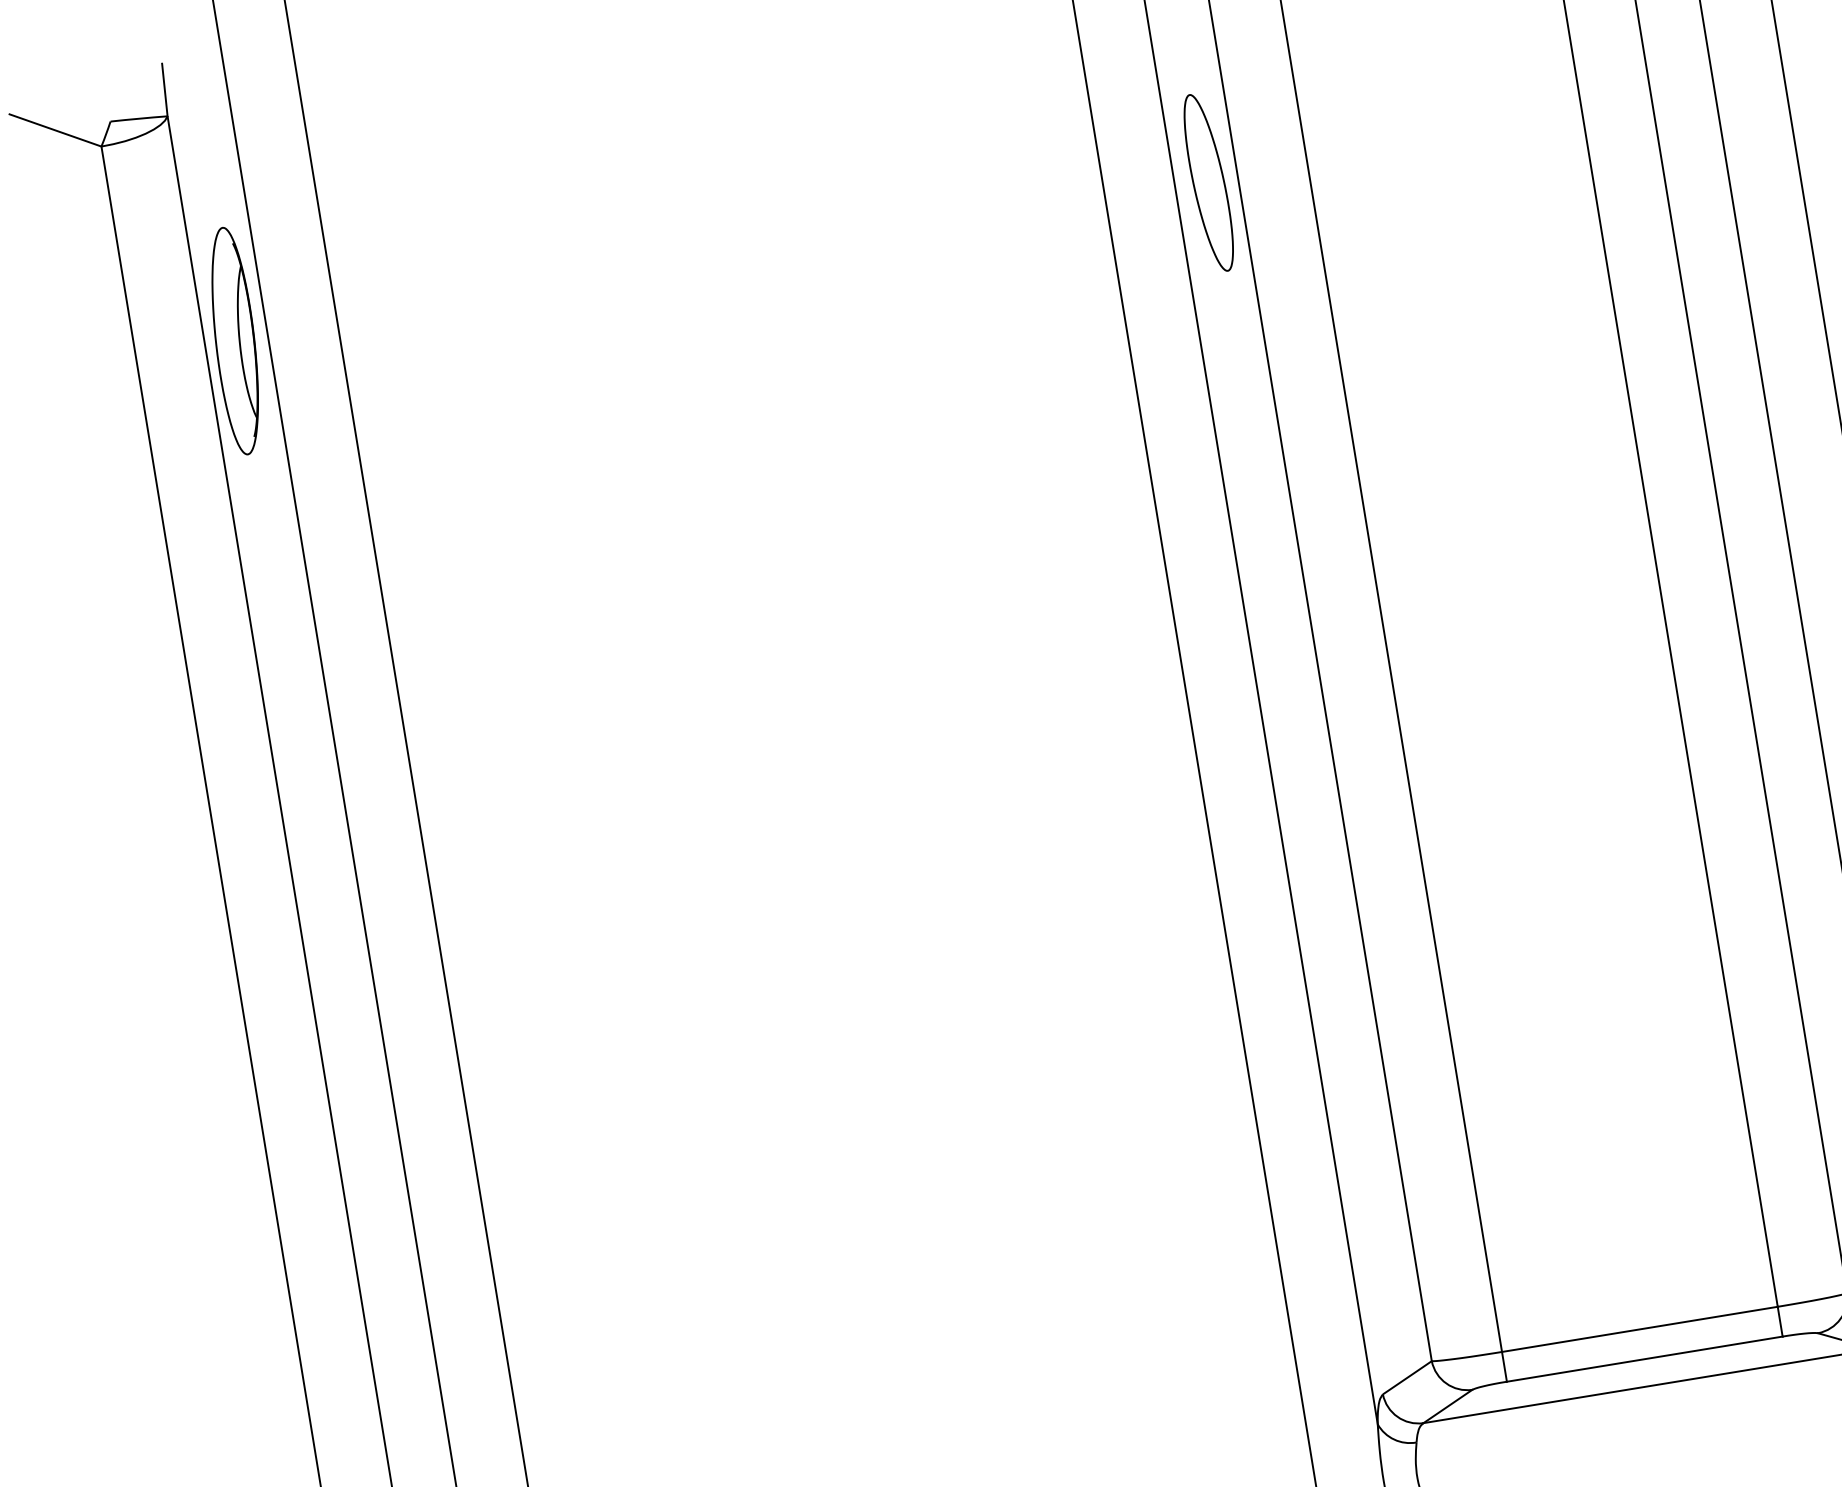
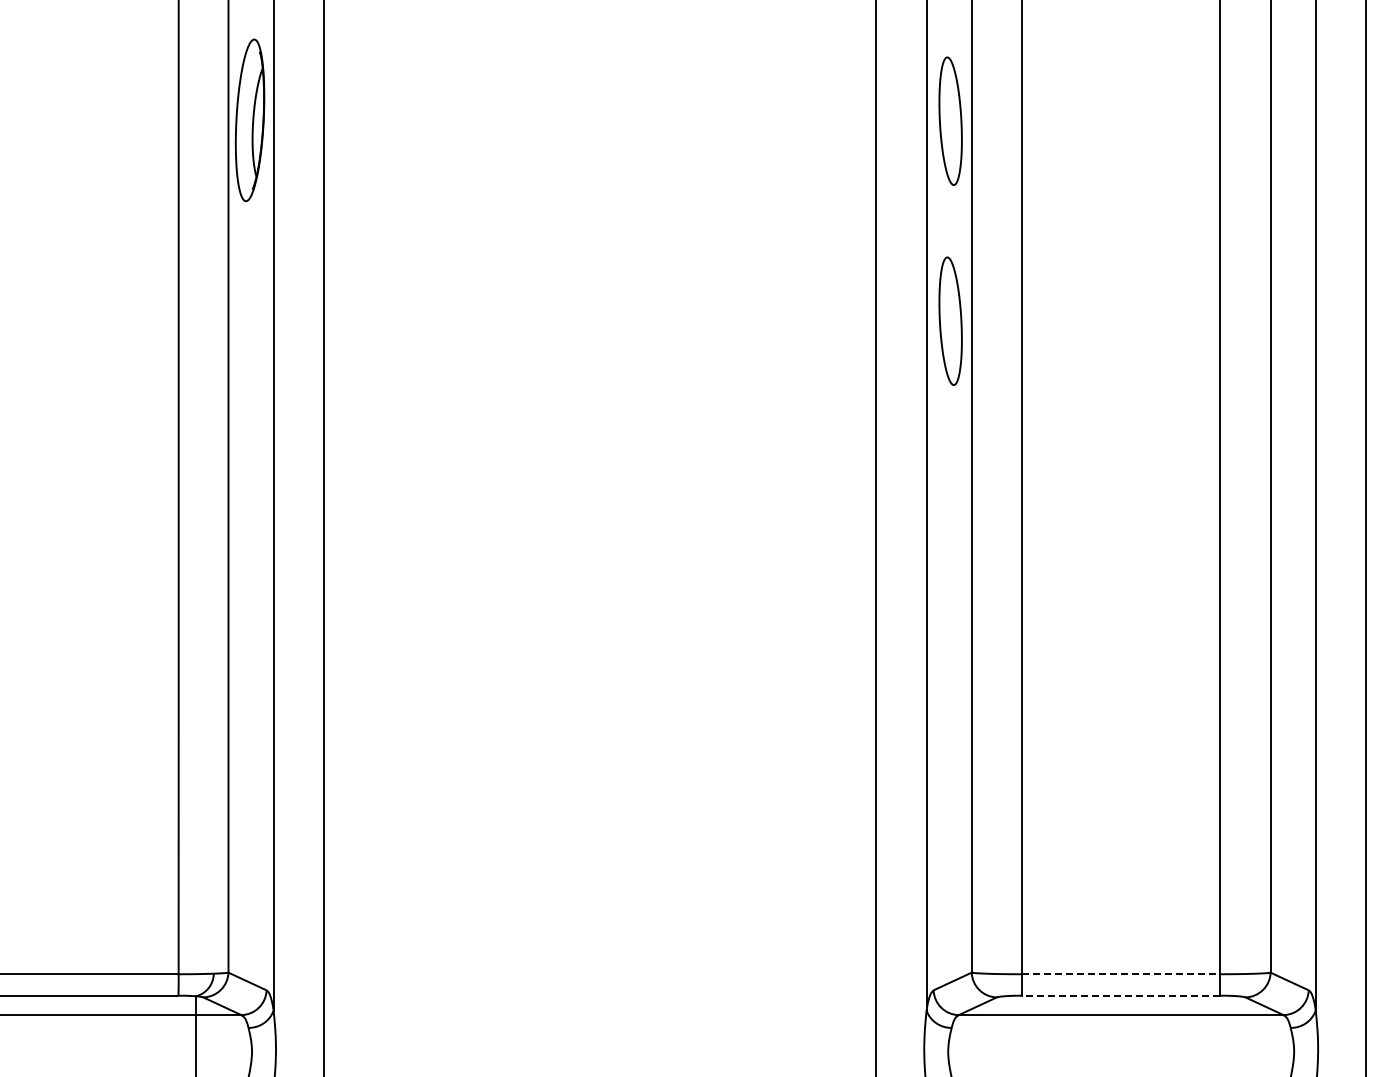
part: (1253, 459) -> (950, 320), added
line: (1640, 1329) -> (1121, 974), solid -> dashed
line: (1643, 1359) -> (1120, 995), solid -> dashed

